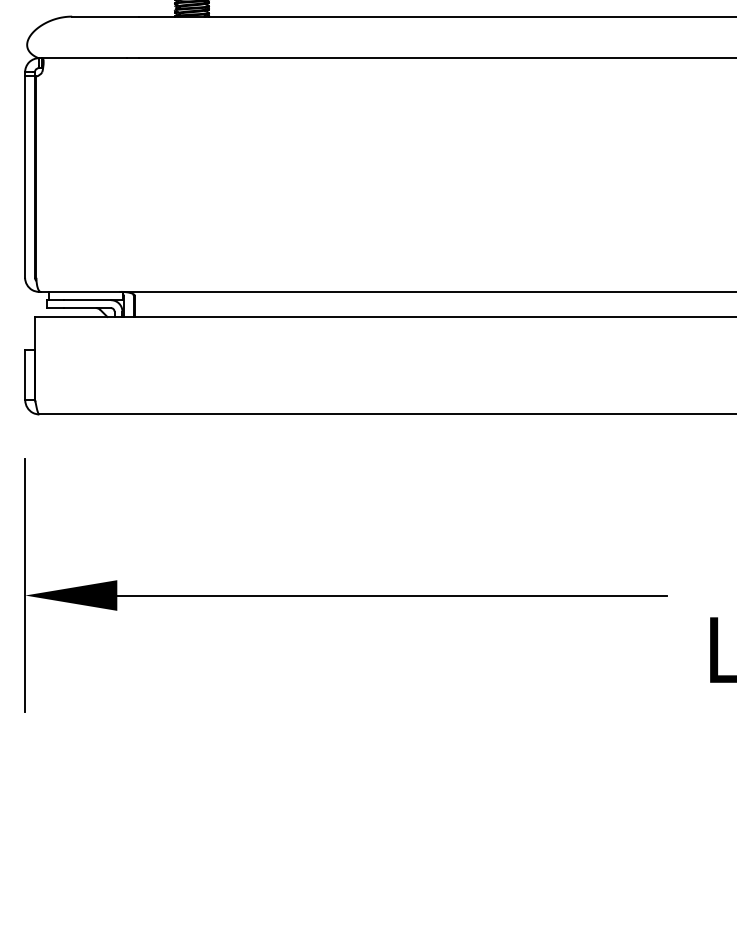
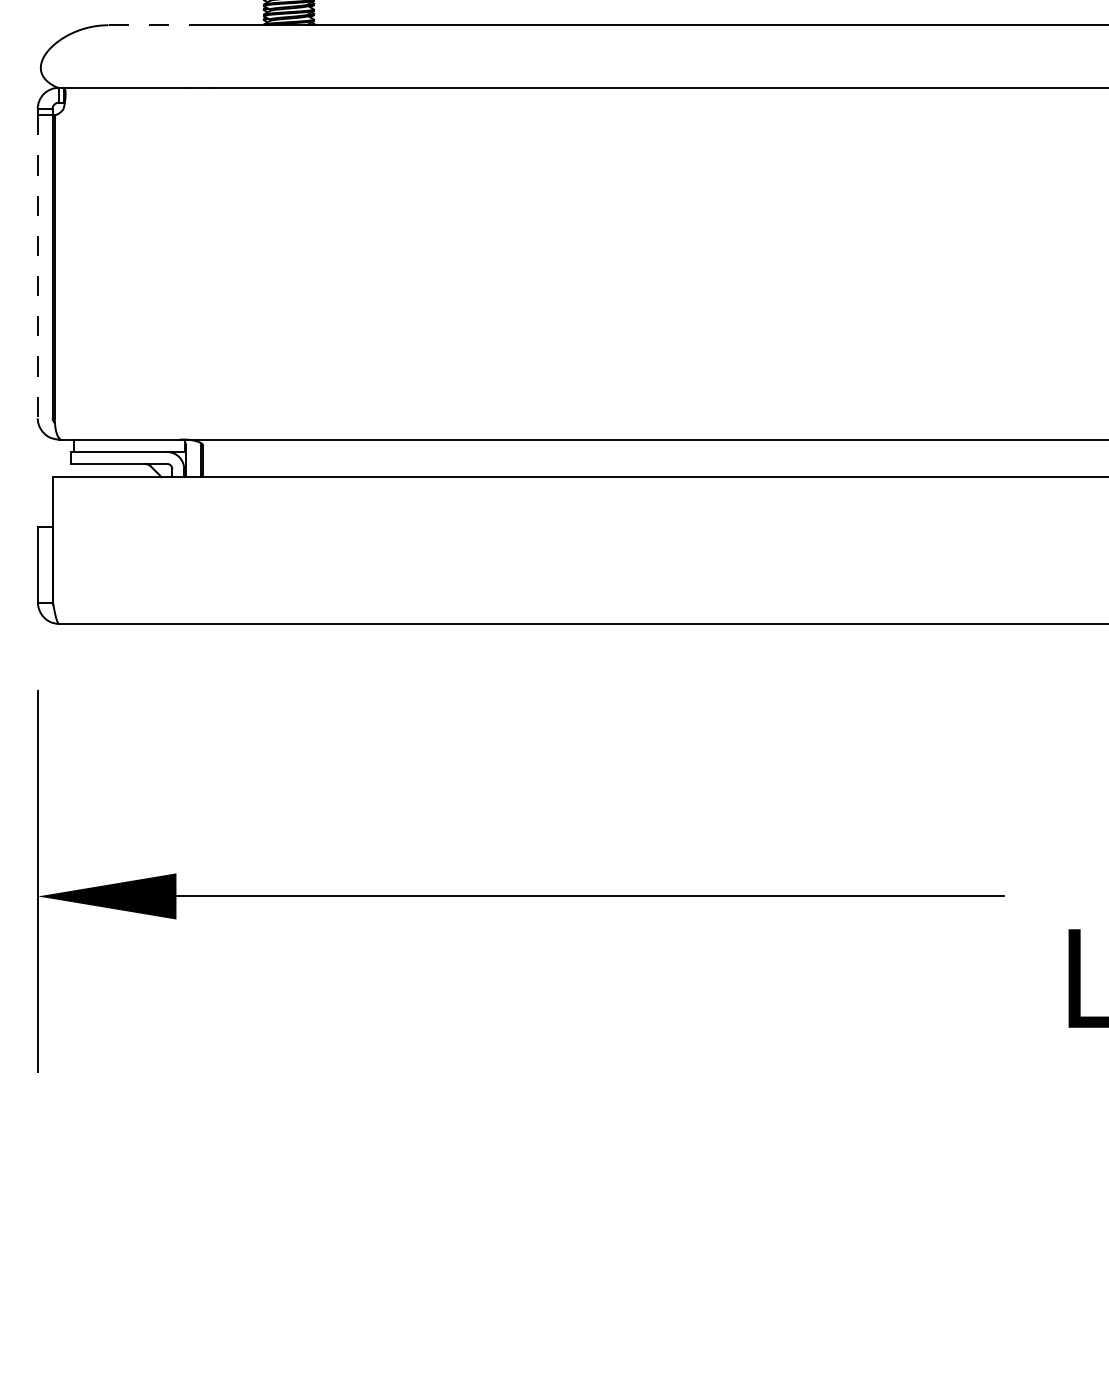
line: (106, 16) -> (160, 25), solid -> dashed
line: (25, 177) -> (38, 267), solid -> dashed

